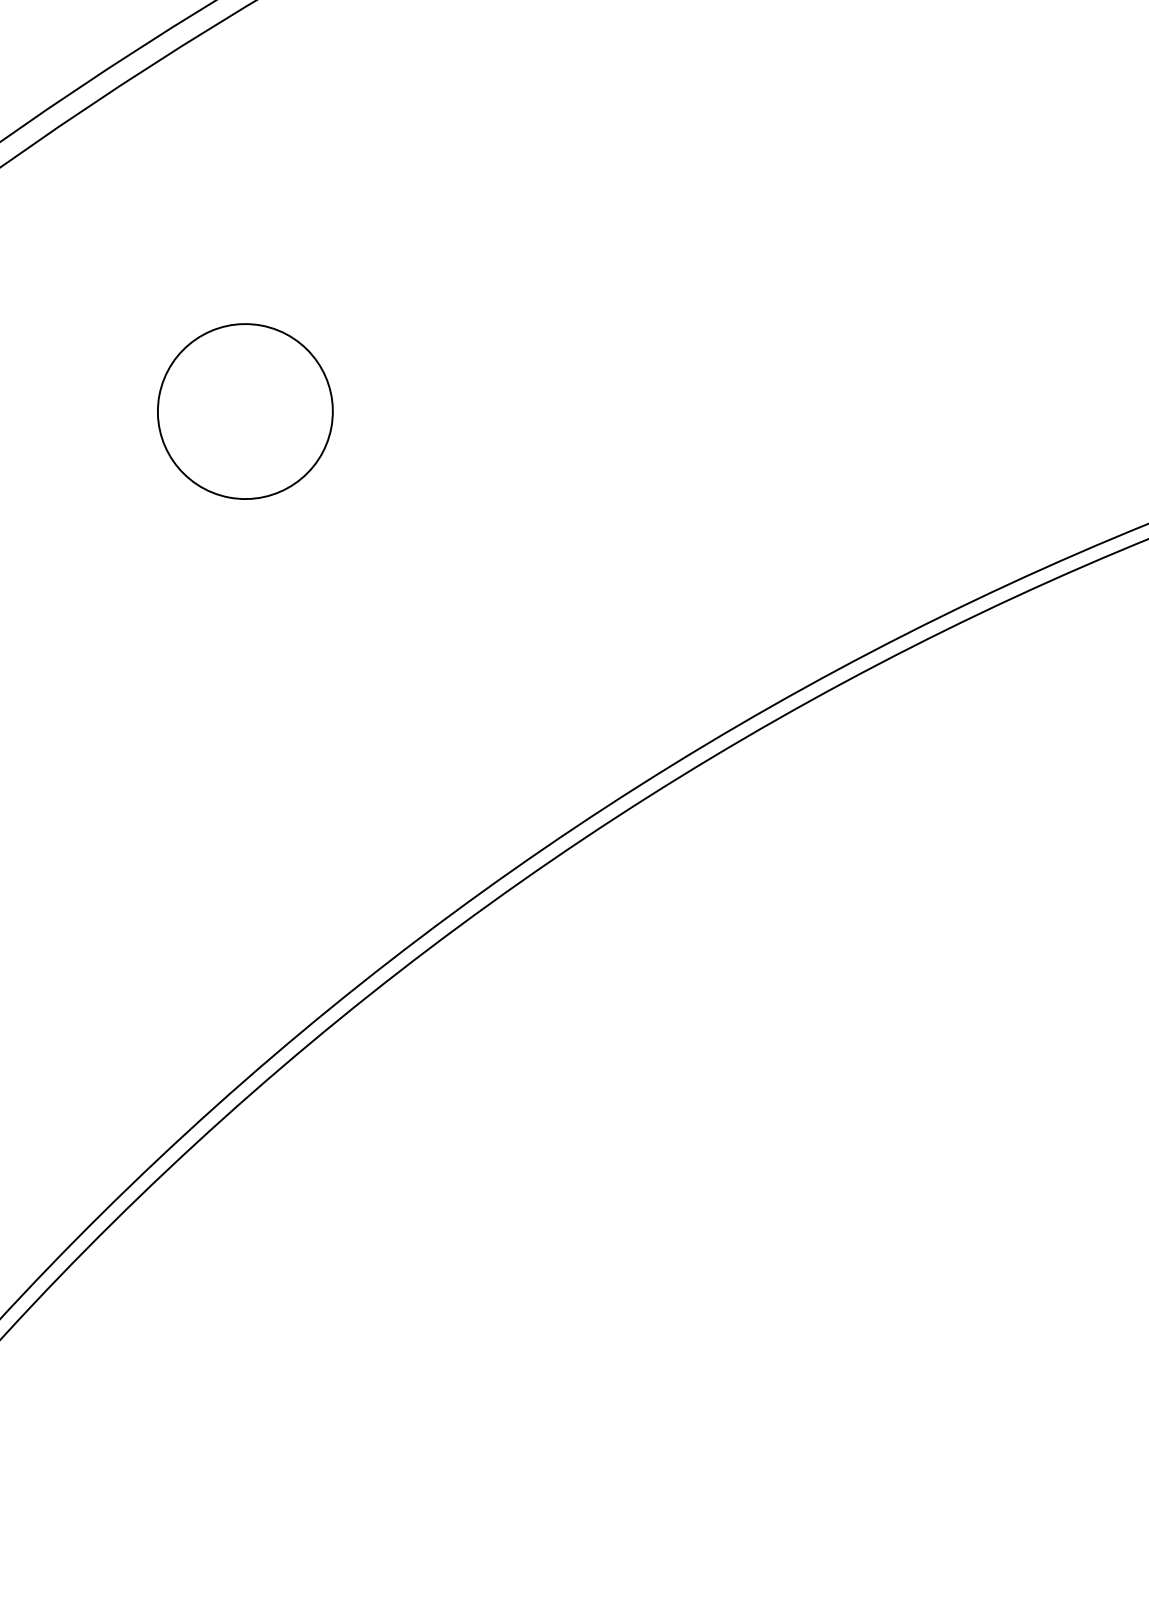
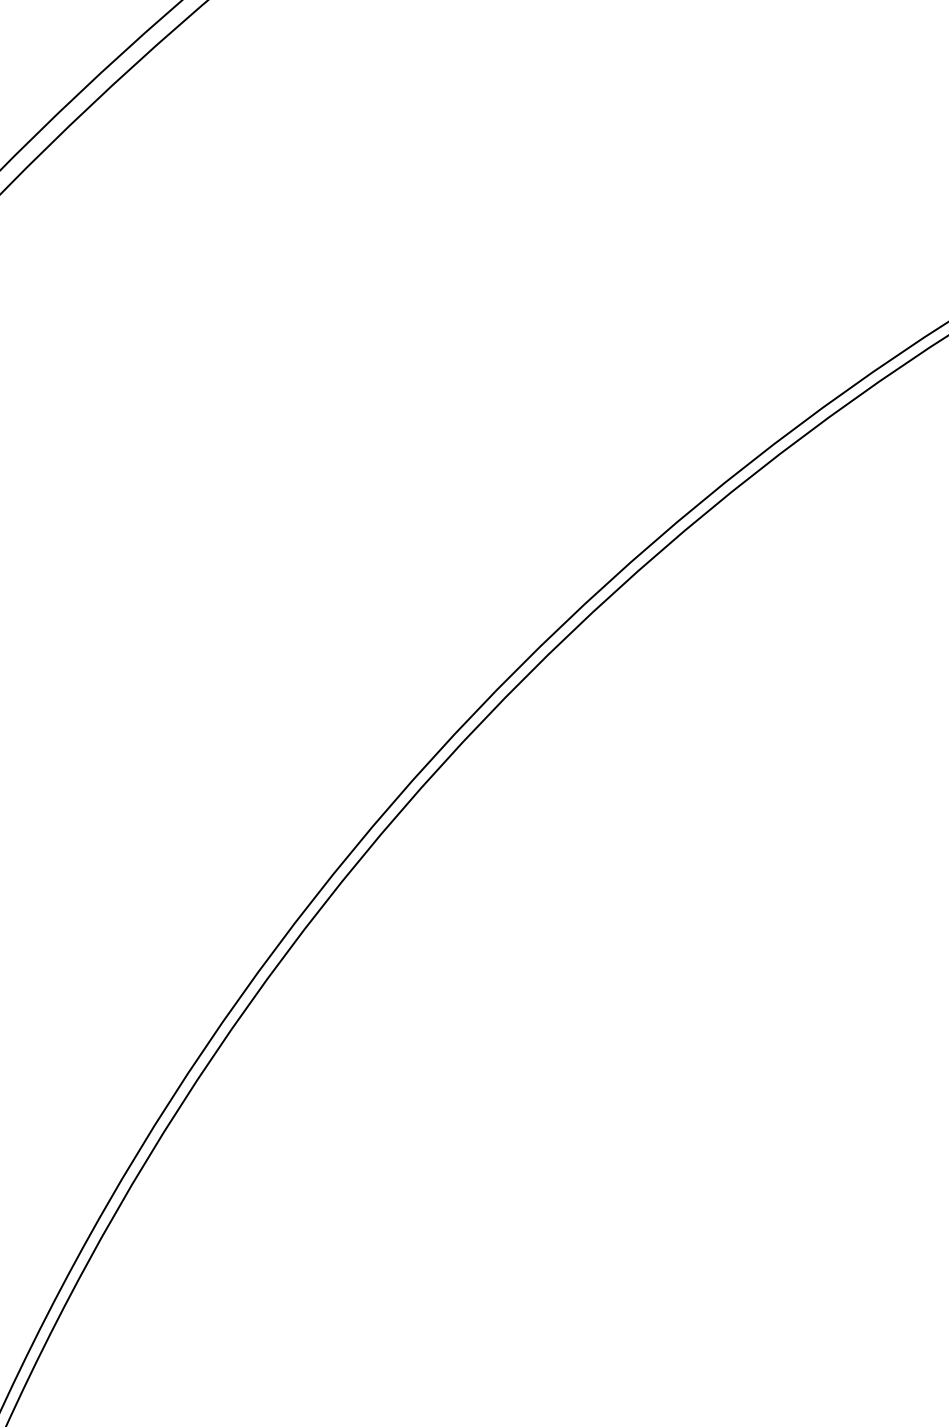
circle: (245, 410) -> (216, 365), removed

